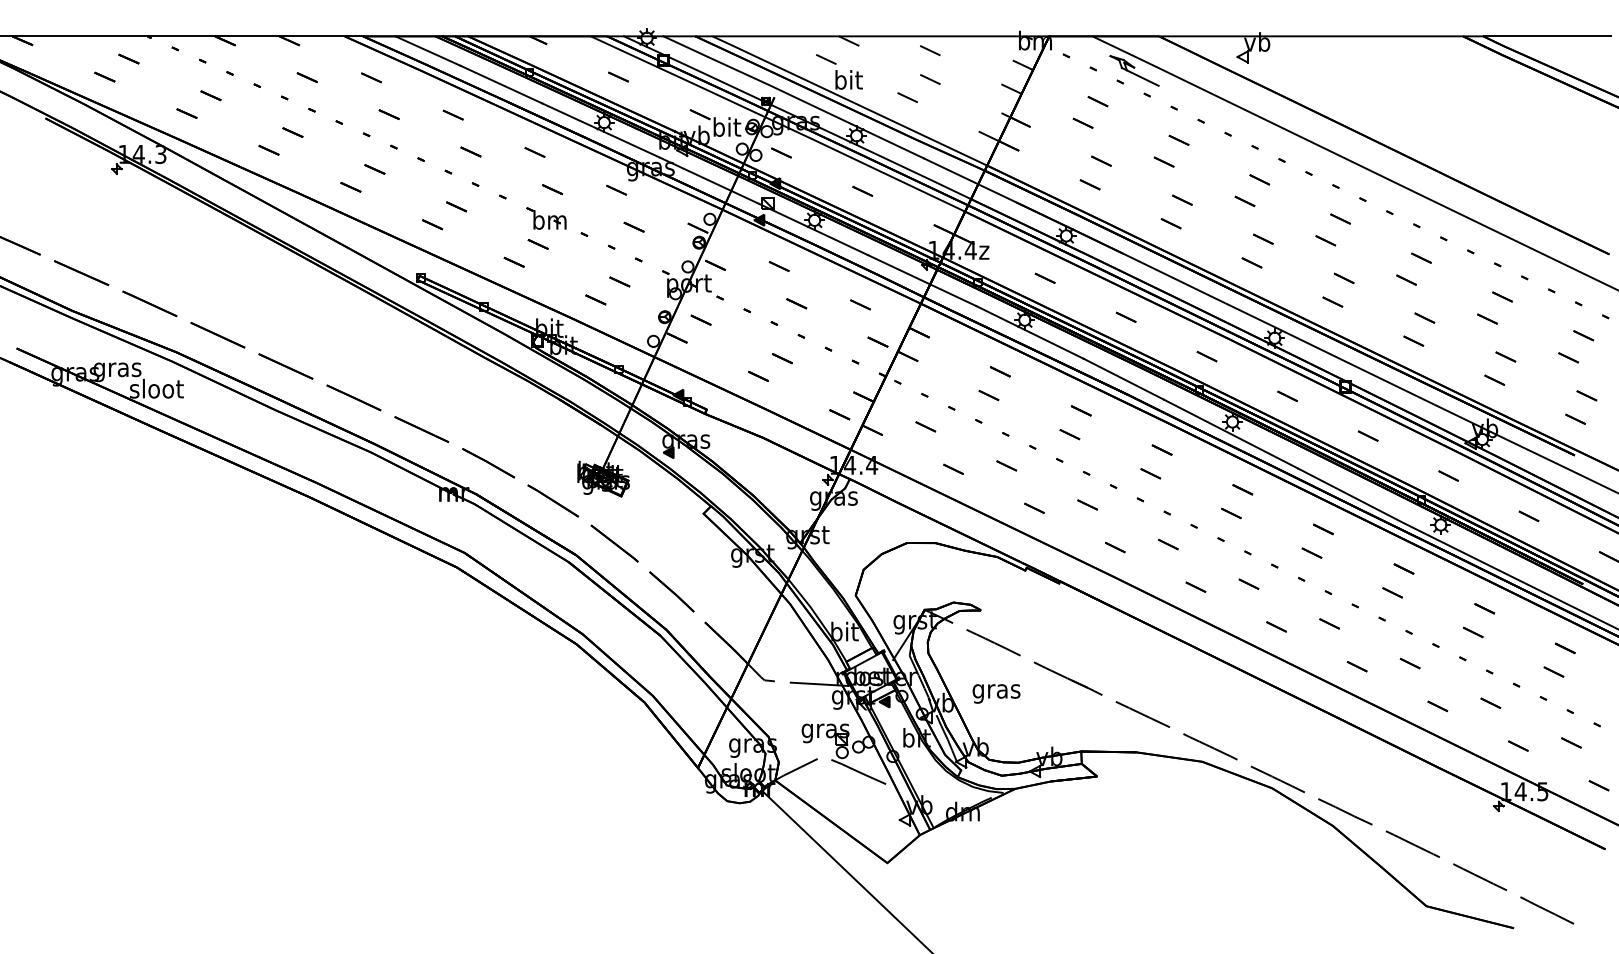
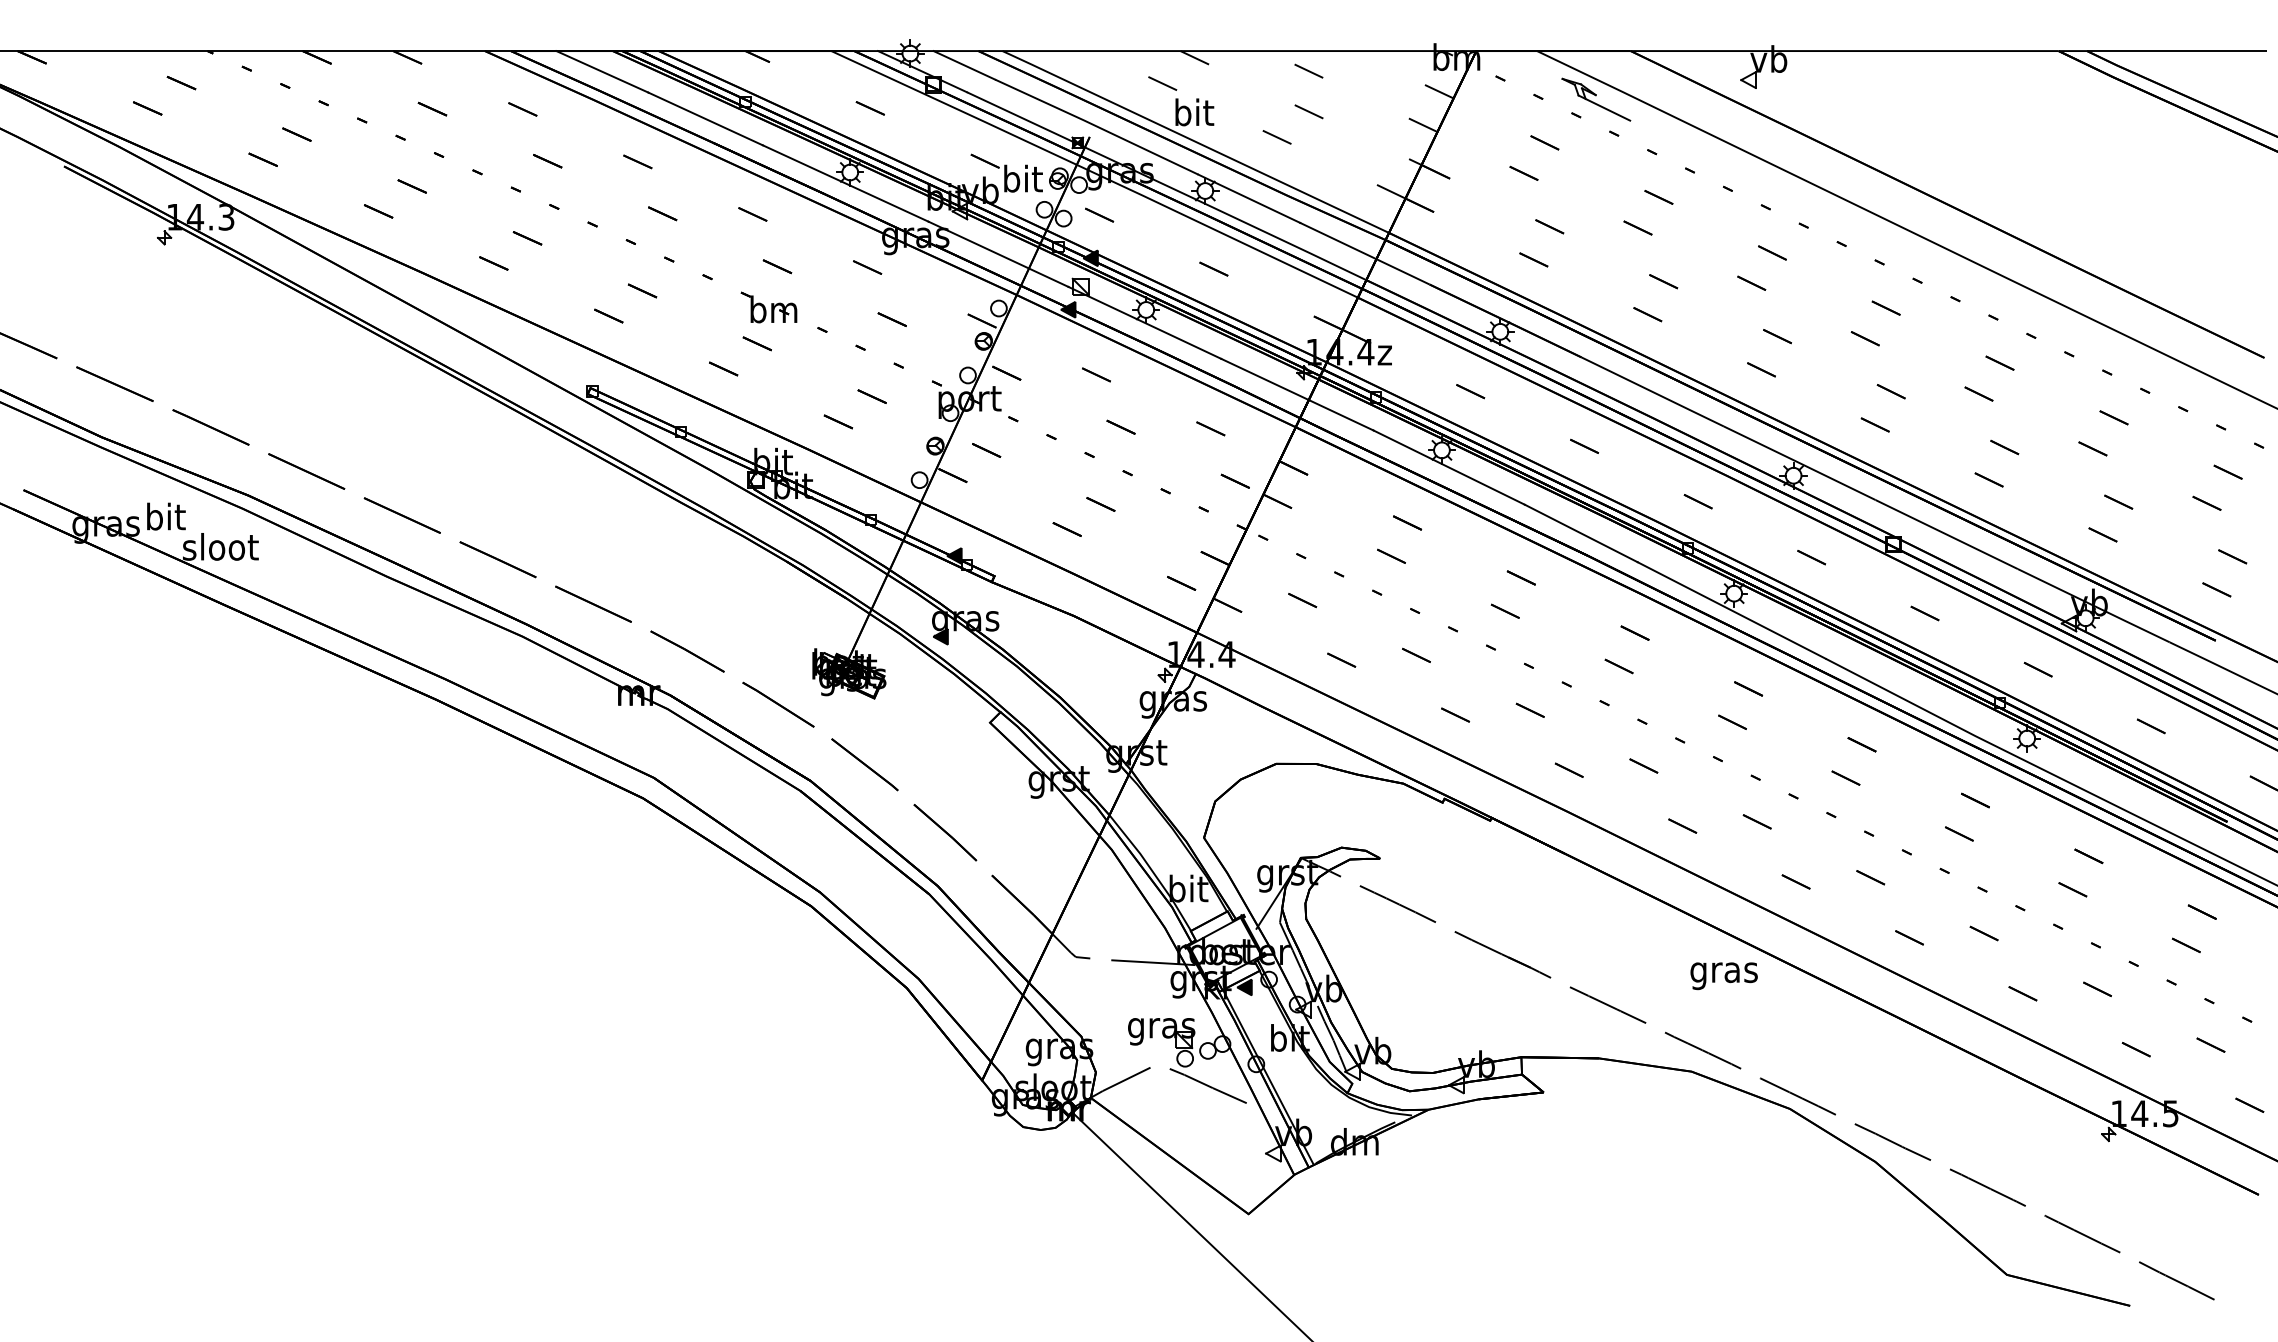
text: (117, 369) -> (165, 519), gras -> bit
text: (996, 694) -> (1723, 976), moved

